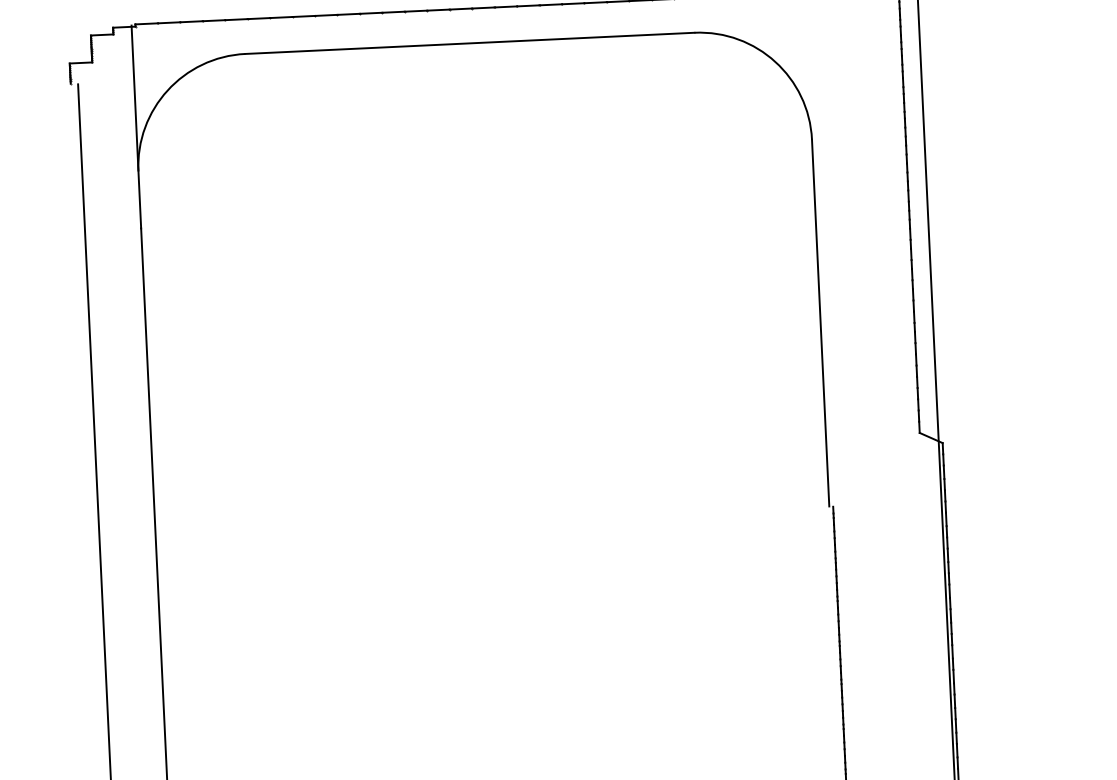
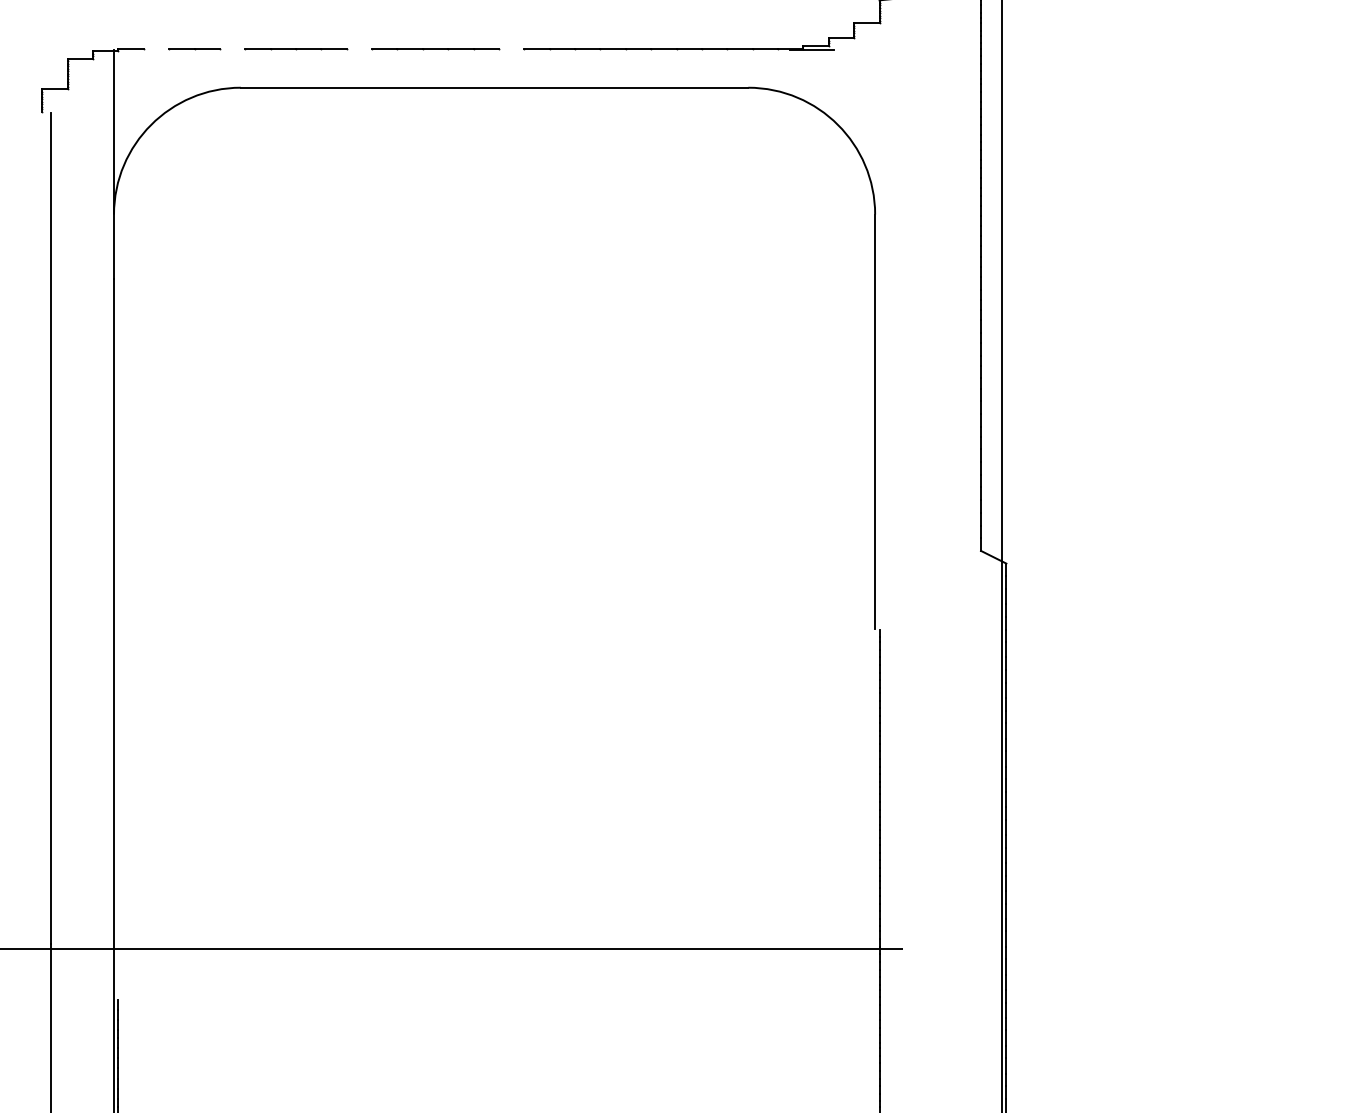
line: (483, 7) -> (511, 48), removed
line: (348, 14) -> (359, 48), removed
line: (236, 19) -> (232, 48), removed
line: (169, 22) -> (156, 48), removed

